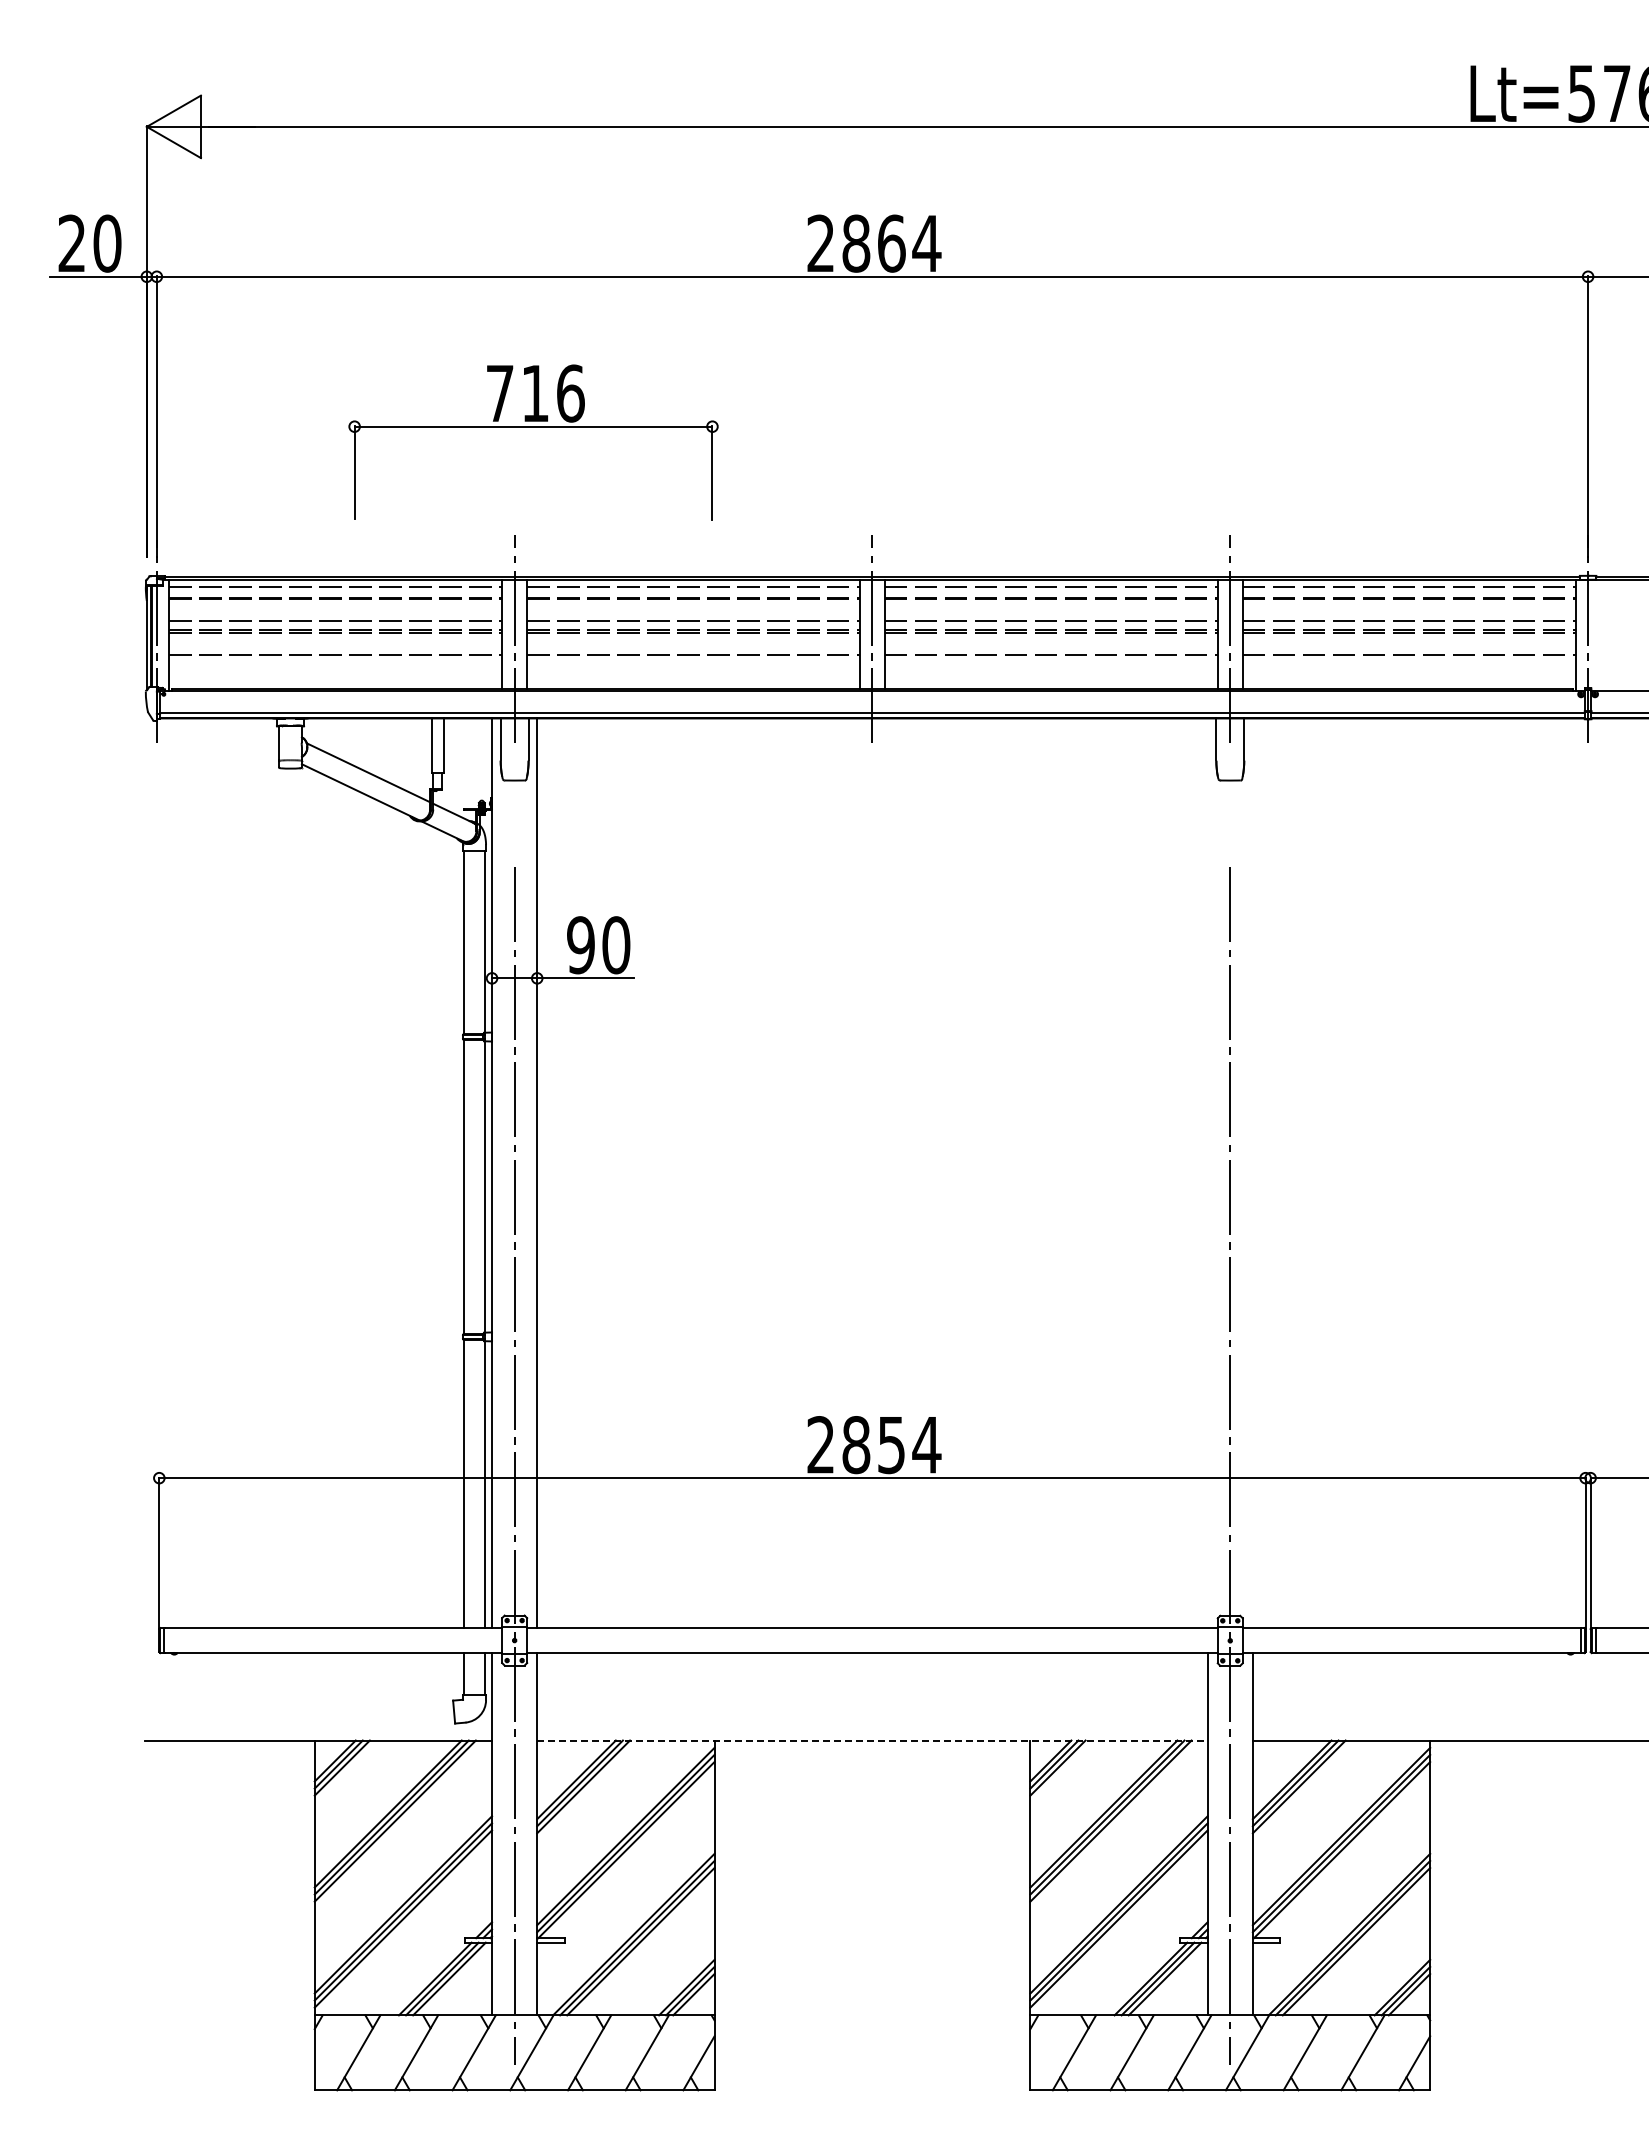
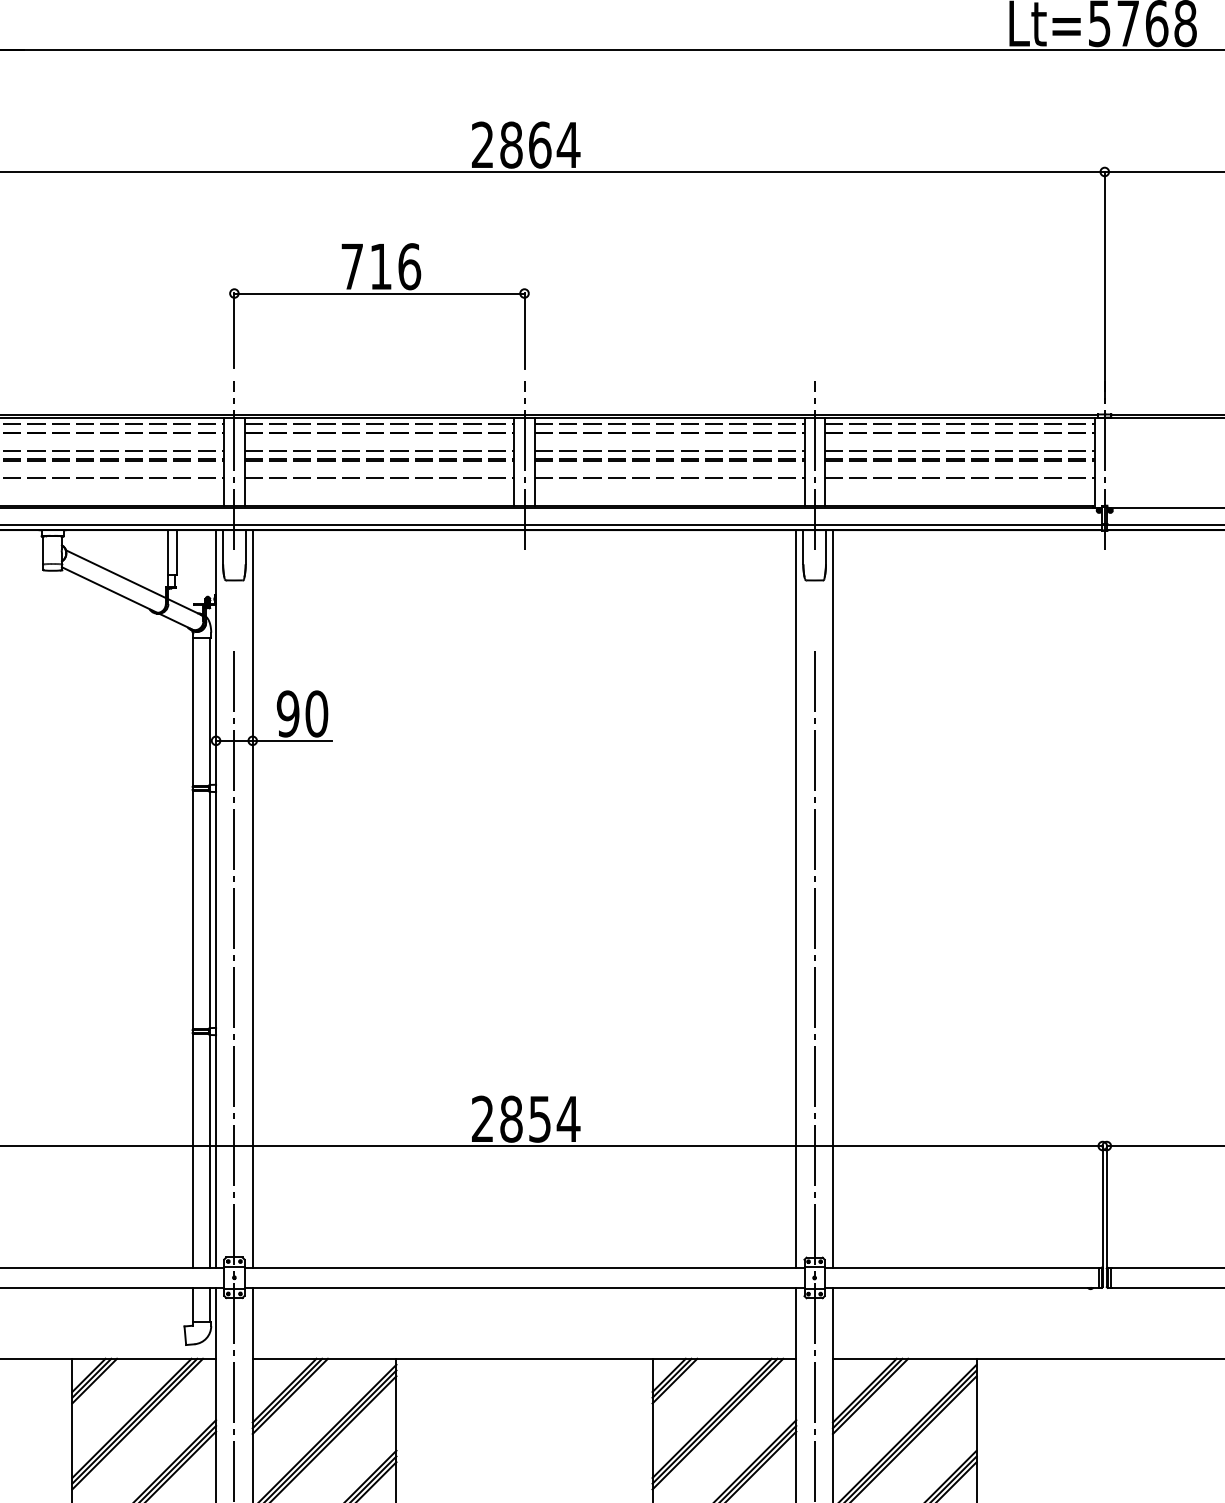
part: (533, 427) -> (379, 294), moved
line: (1207, 1173) -> (796, 899), added
line: (1252, 1173) -> (832, 899), added
line: (872, 1740) -> (524, 1358), dashed -> solid

